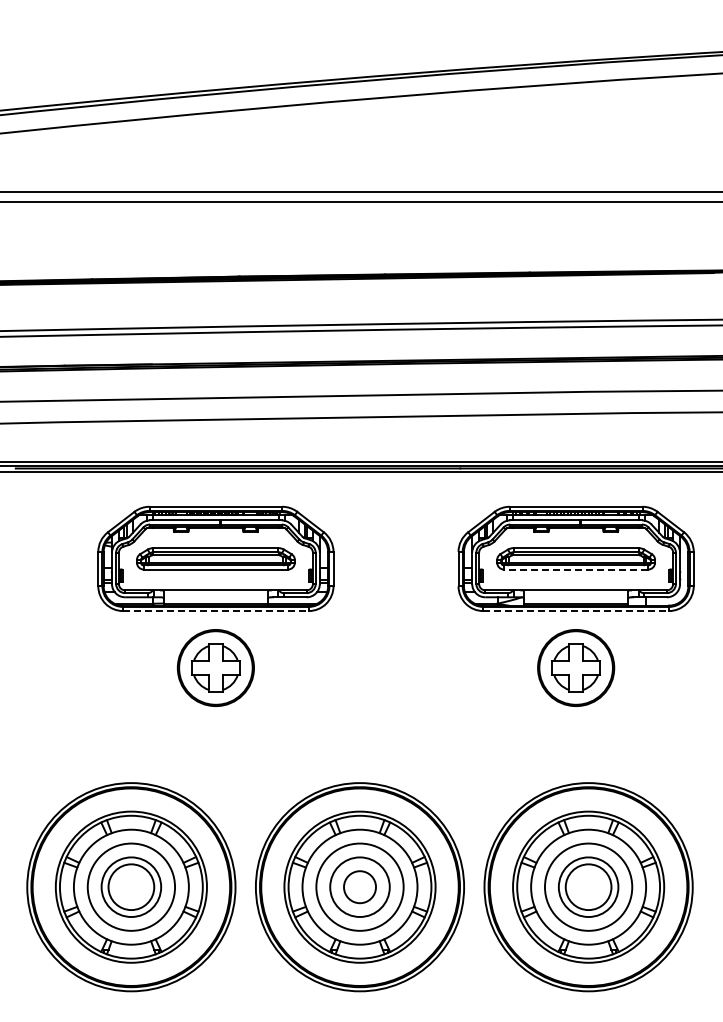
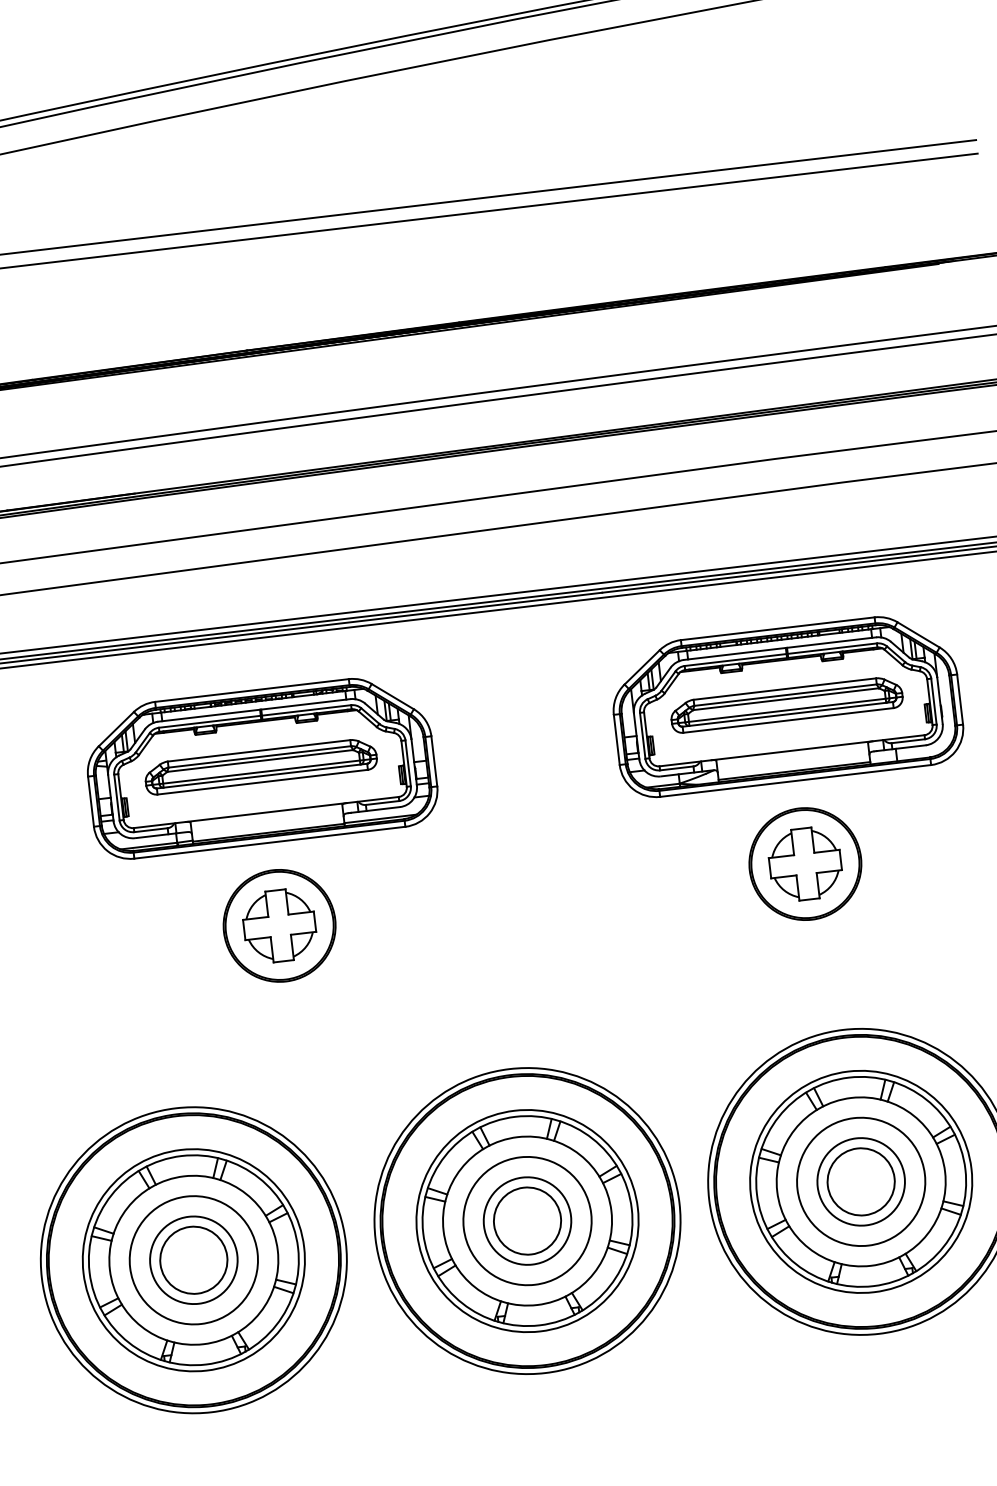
line: (575, 569) -> (787, 720), dashed -> solid
line: (215, 611) -> (269, 843), dashed -> solid
line: (576, 611) -> (796, 781), dashed -> solid
circle: (359, 887) -> (526, 1221), size x1.43

